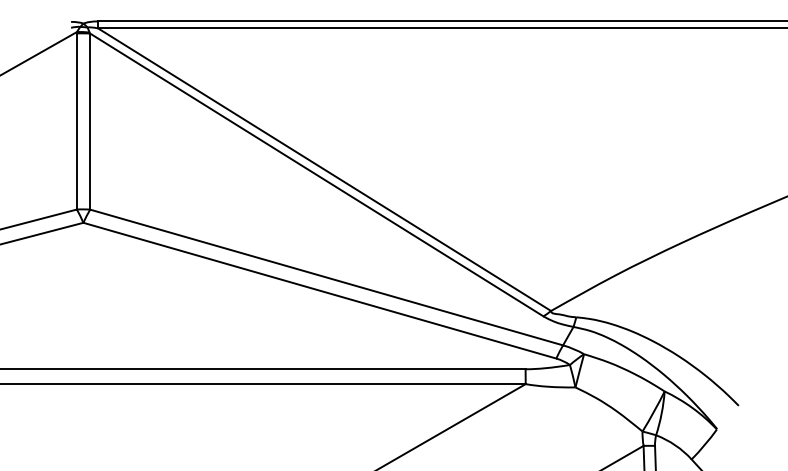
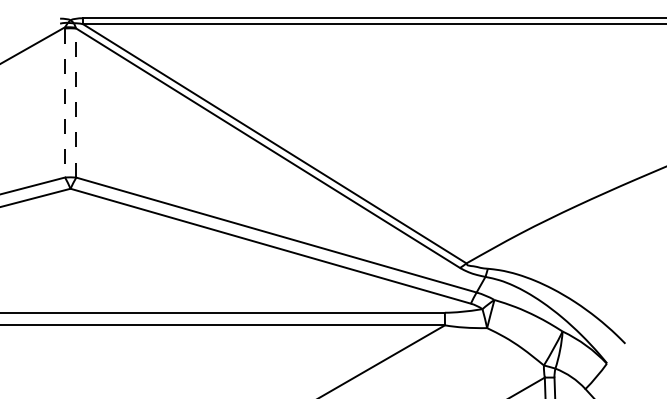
line: (90, 121) -> (76, 102), solid -> dashed
line: (76, 122) -> (64, 103), solid -> dashed

